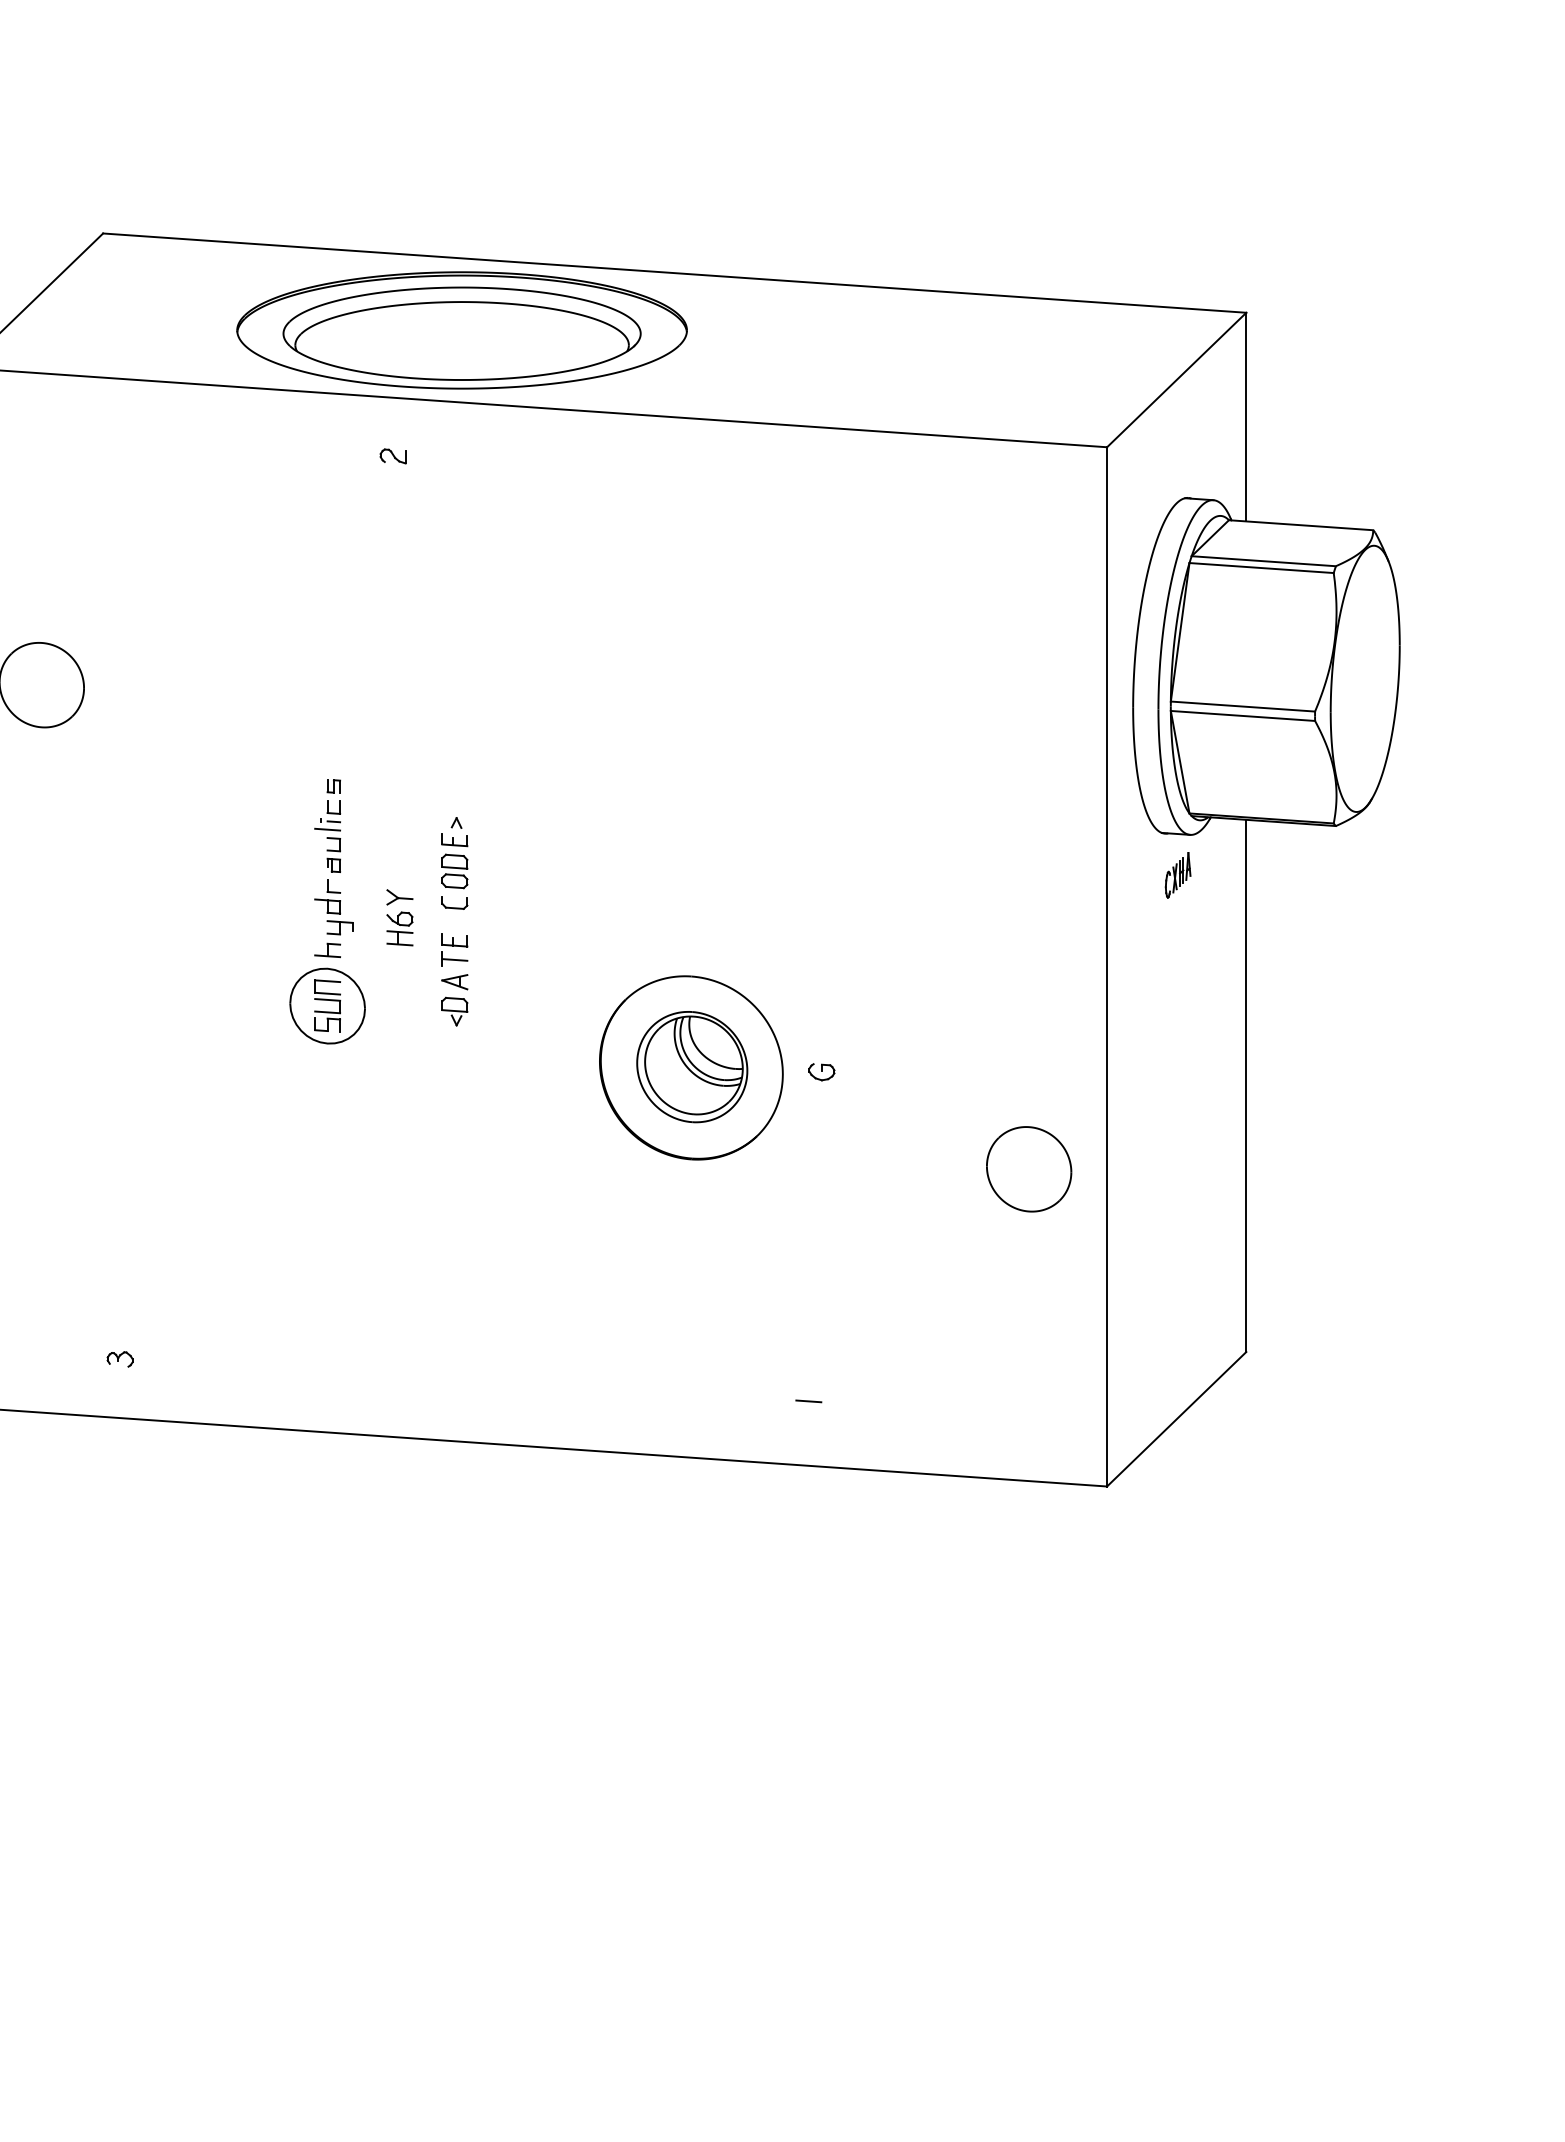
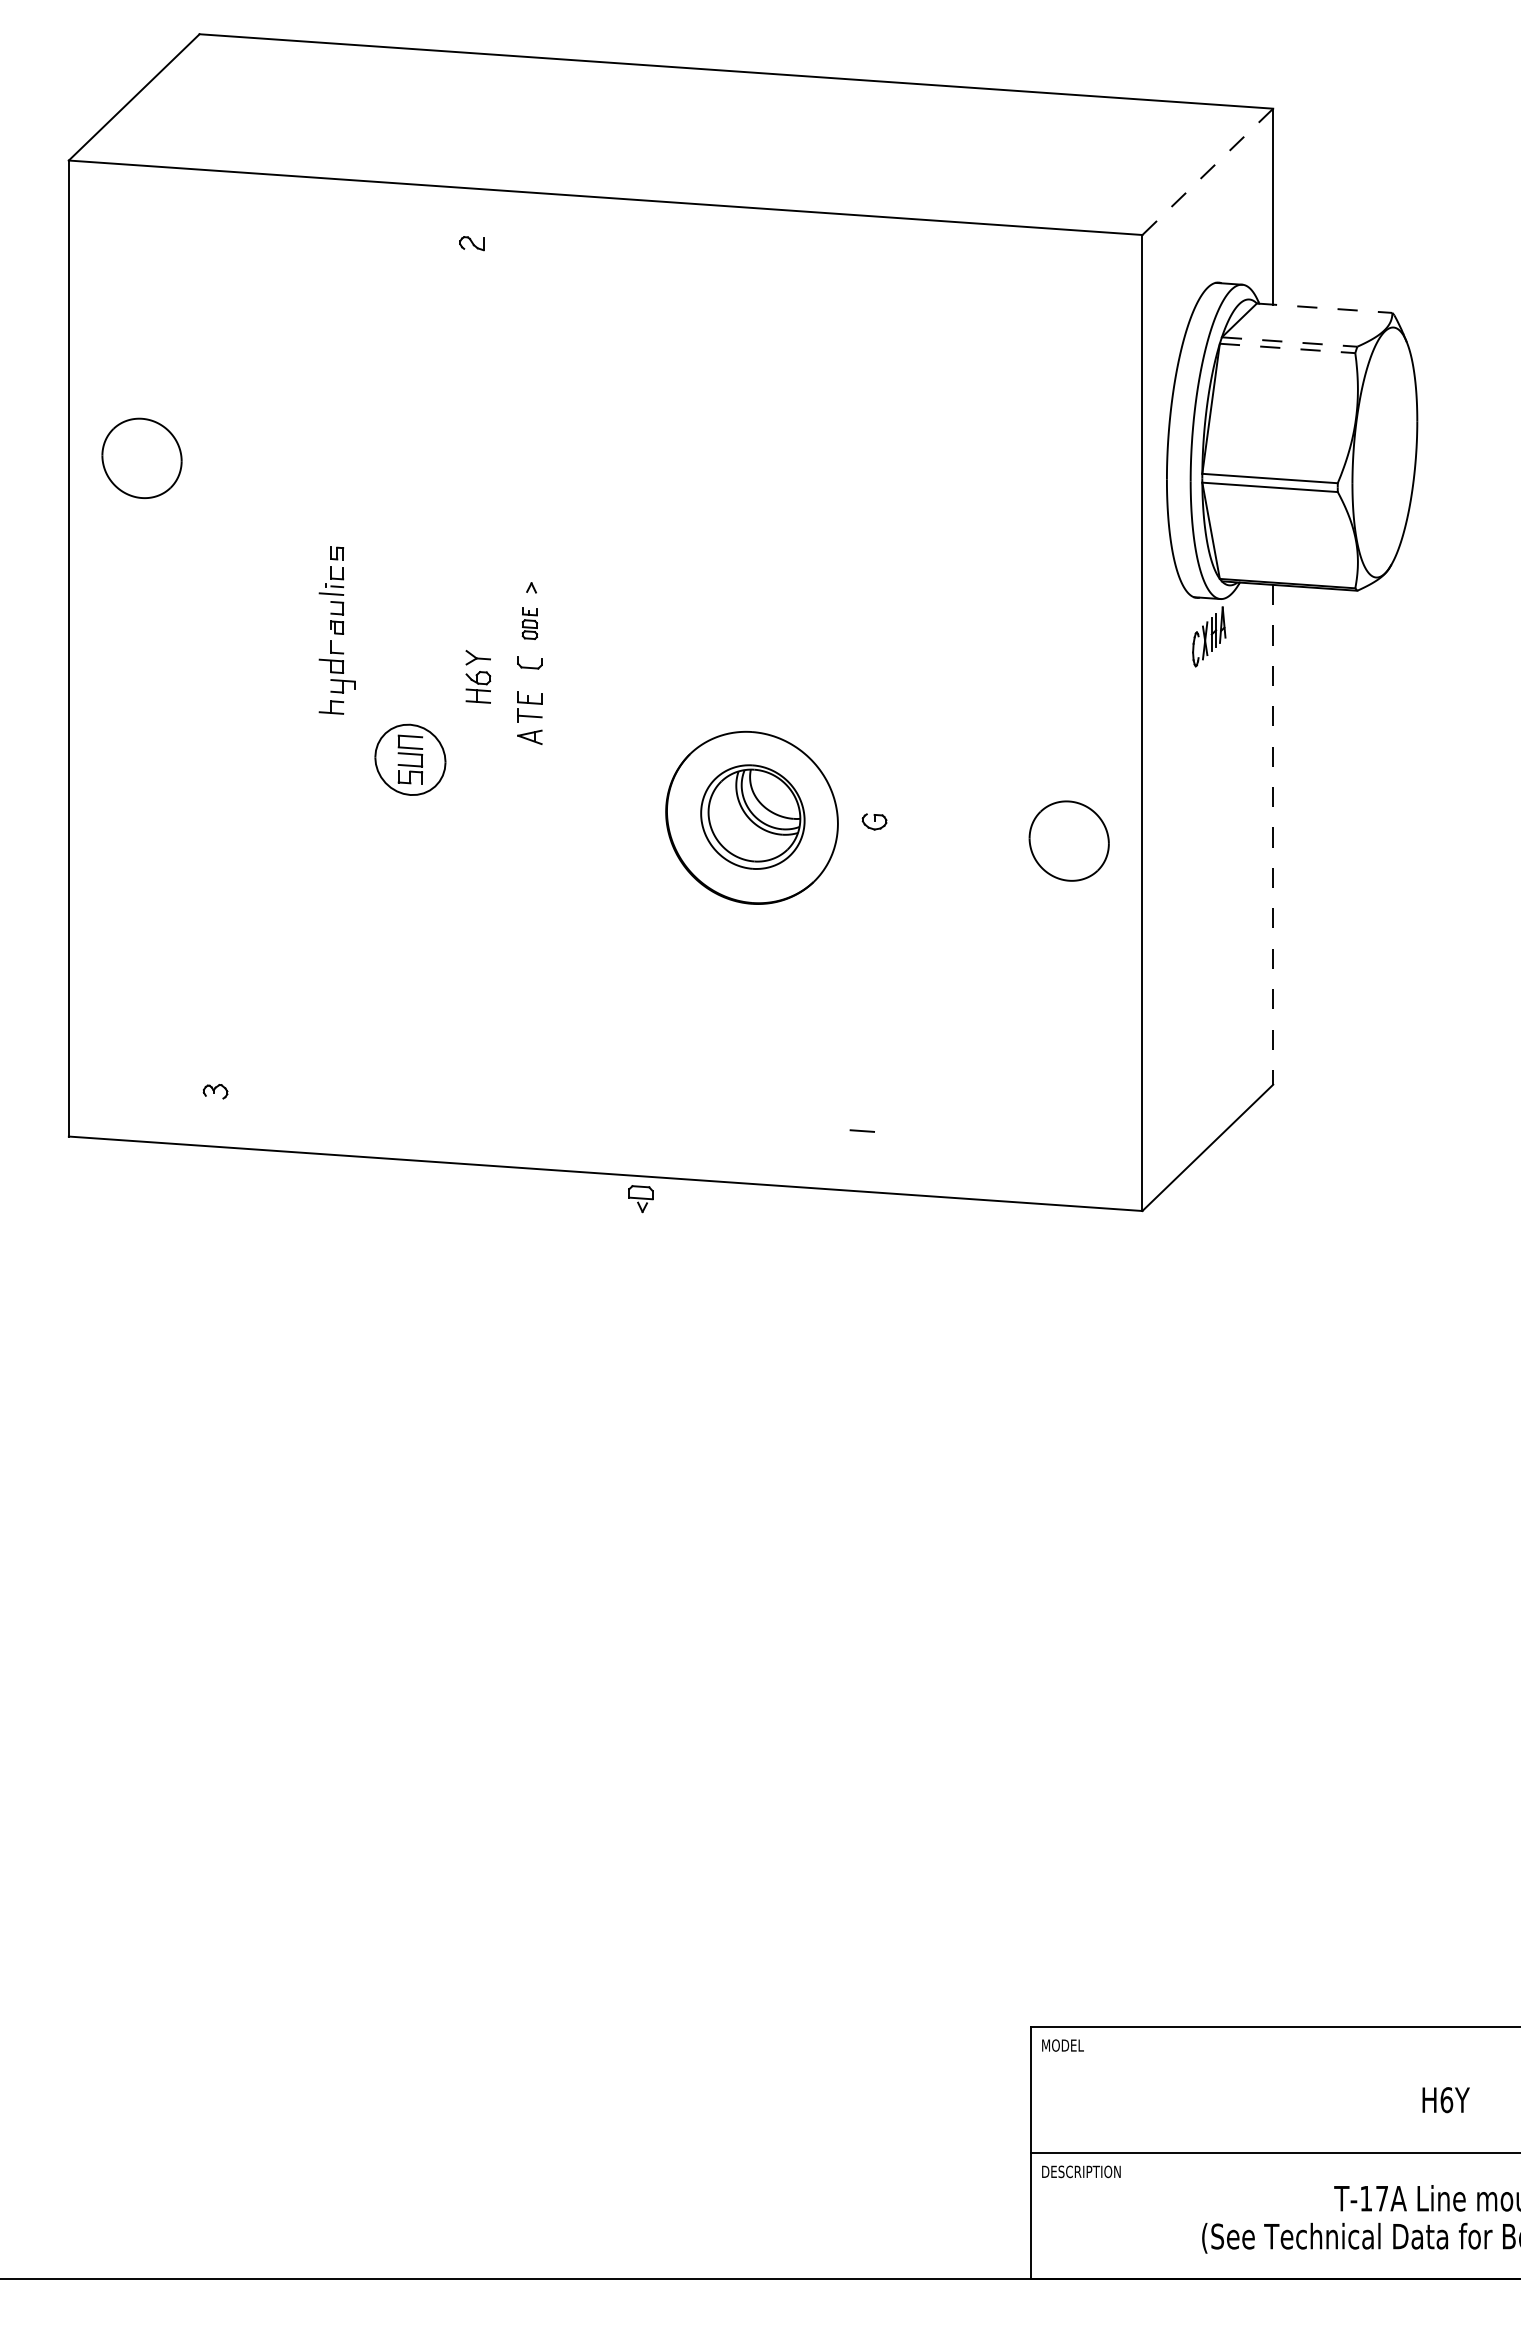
part: (461, 329) -> (536, 124), removed
line: (1176, 379) -> (1207, 171), solid -> dashed
line: (1300, 525) -> (1324, 308), solid -> dashed
line: (1263, 561) -> (1289, 342), solid -> dashed
line: (1261, 568) -> (1287, 348), solid -> dashed
part: (454, 860) -> (529, 623), size x0.6
part: (333, 868) -> (336, 630), moved
part: (1177, 875) -> (1208, 637), size x1.4
part: (454, 1012) -> (640, 1199), moved
line: (1246, 1085) -> (1273, 834), solid -> dashed
part: (1028, 1168) -> (1068, 840), moved

